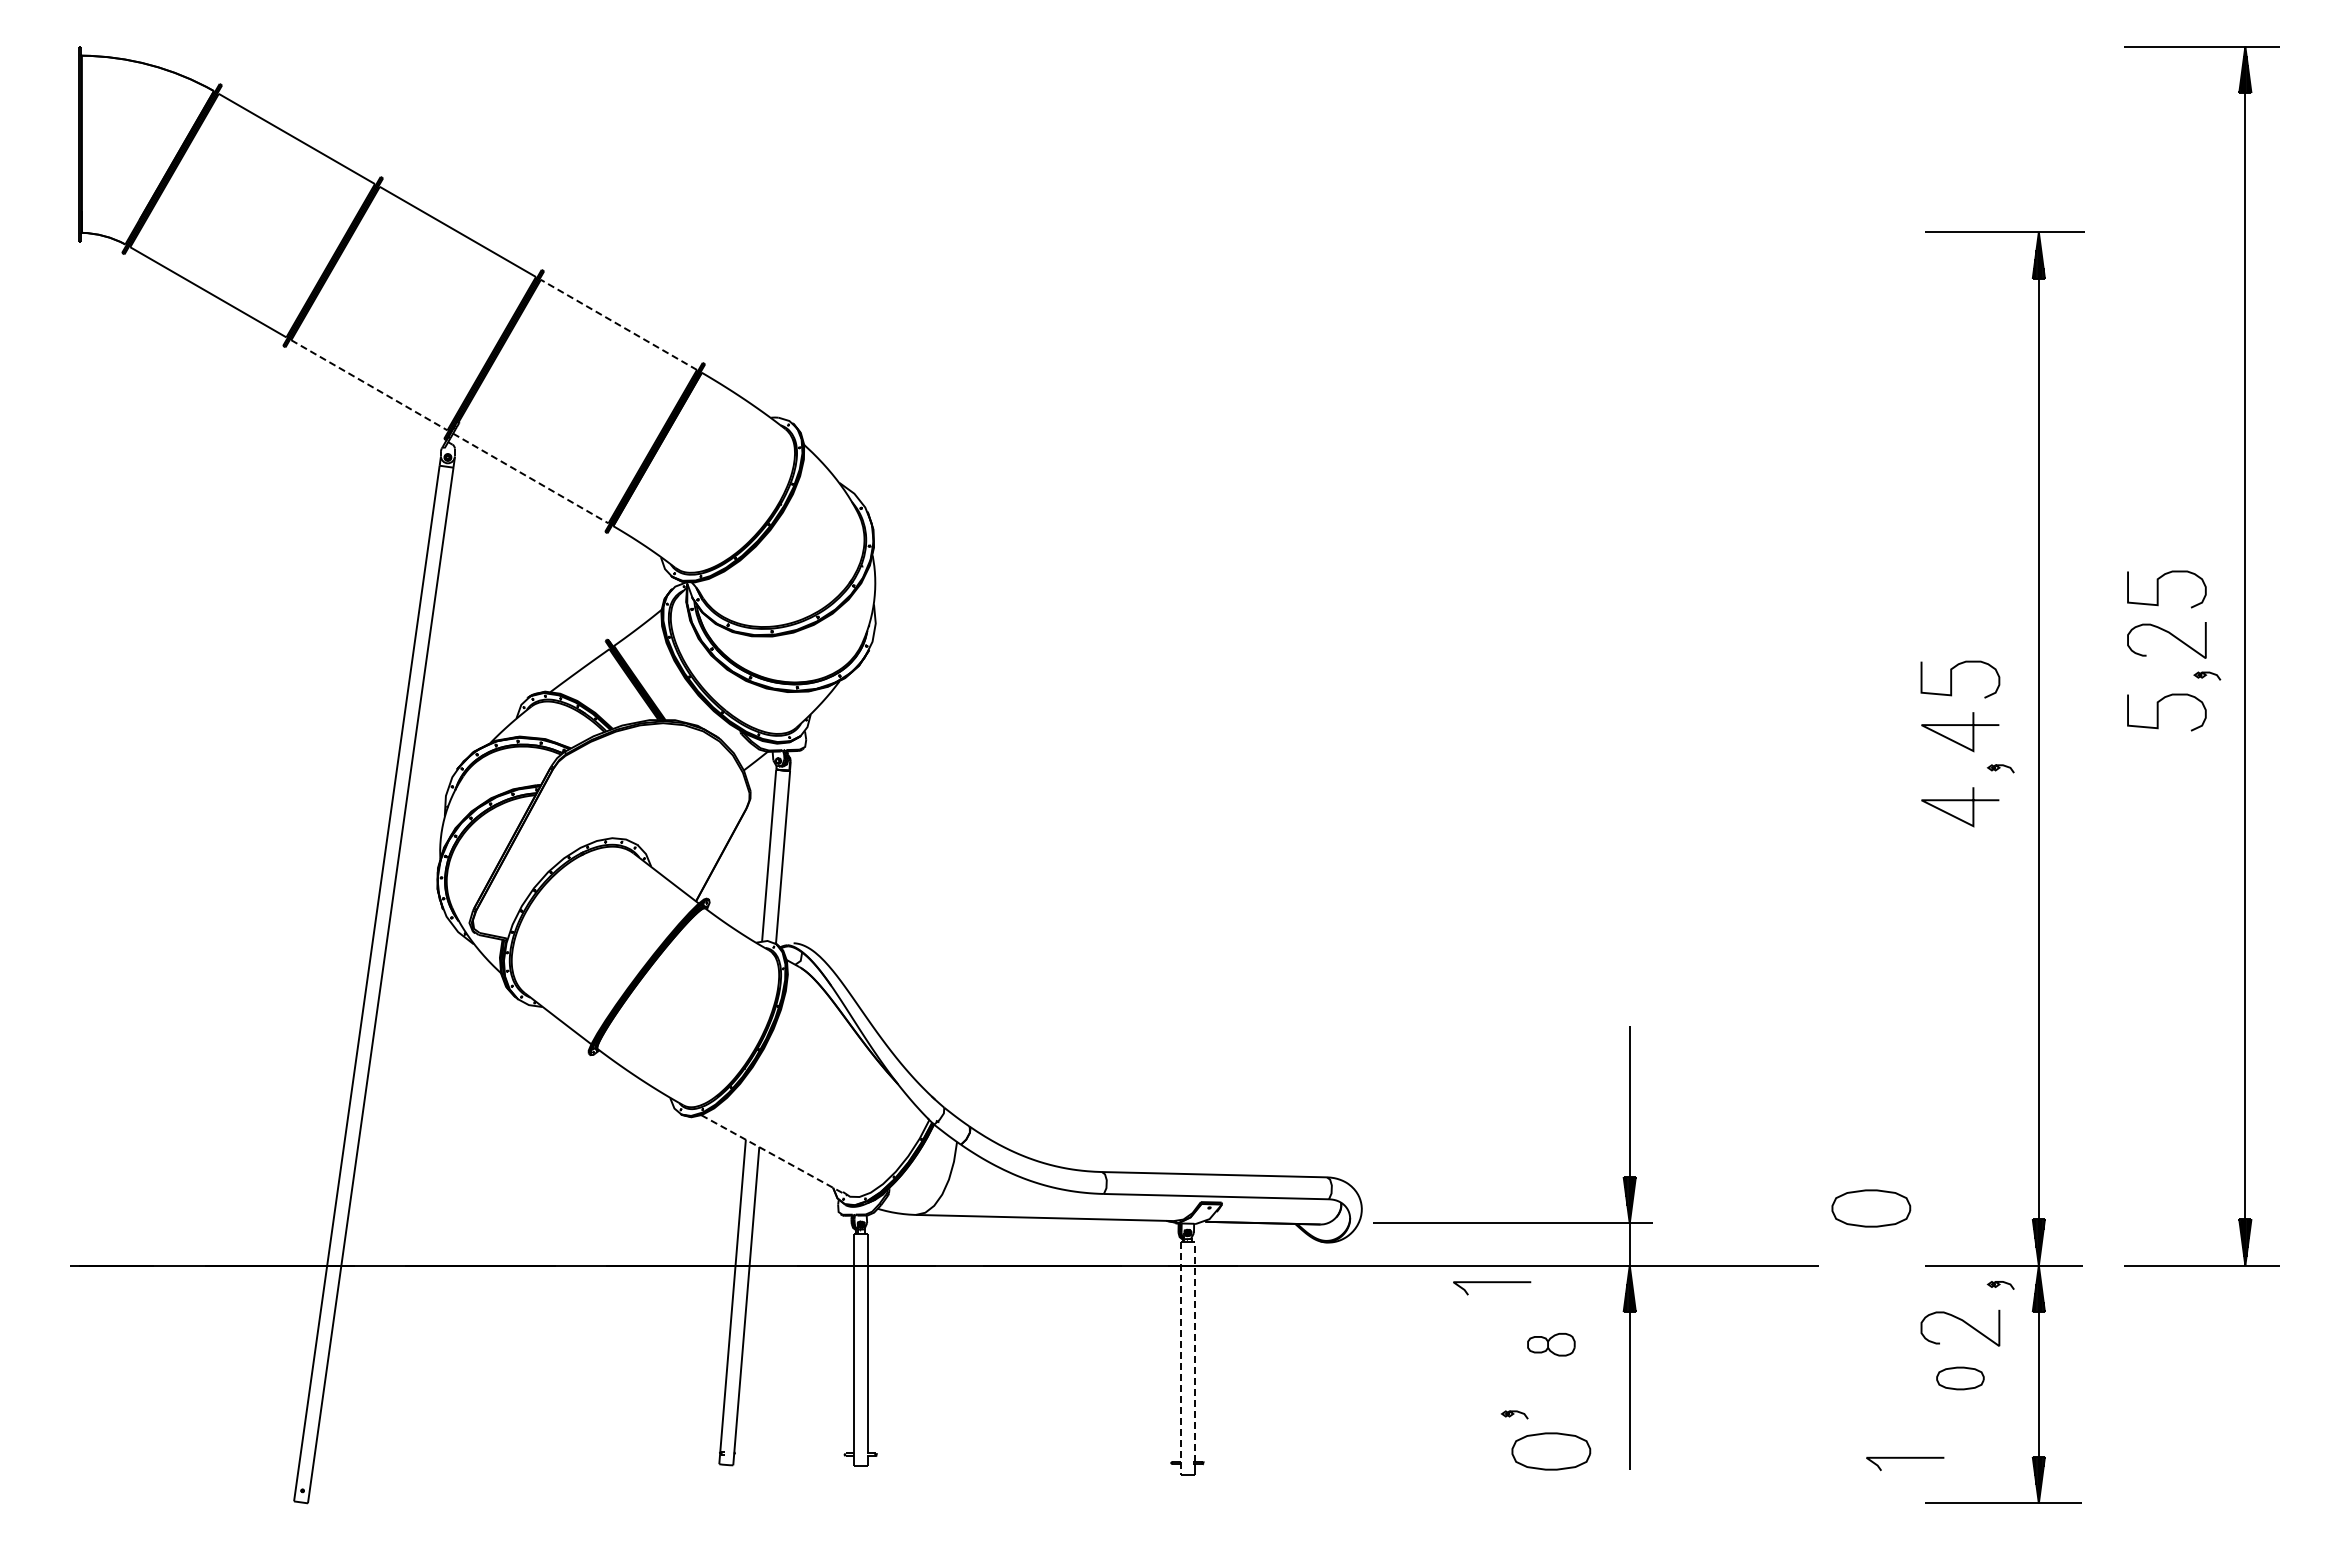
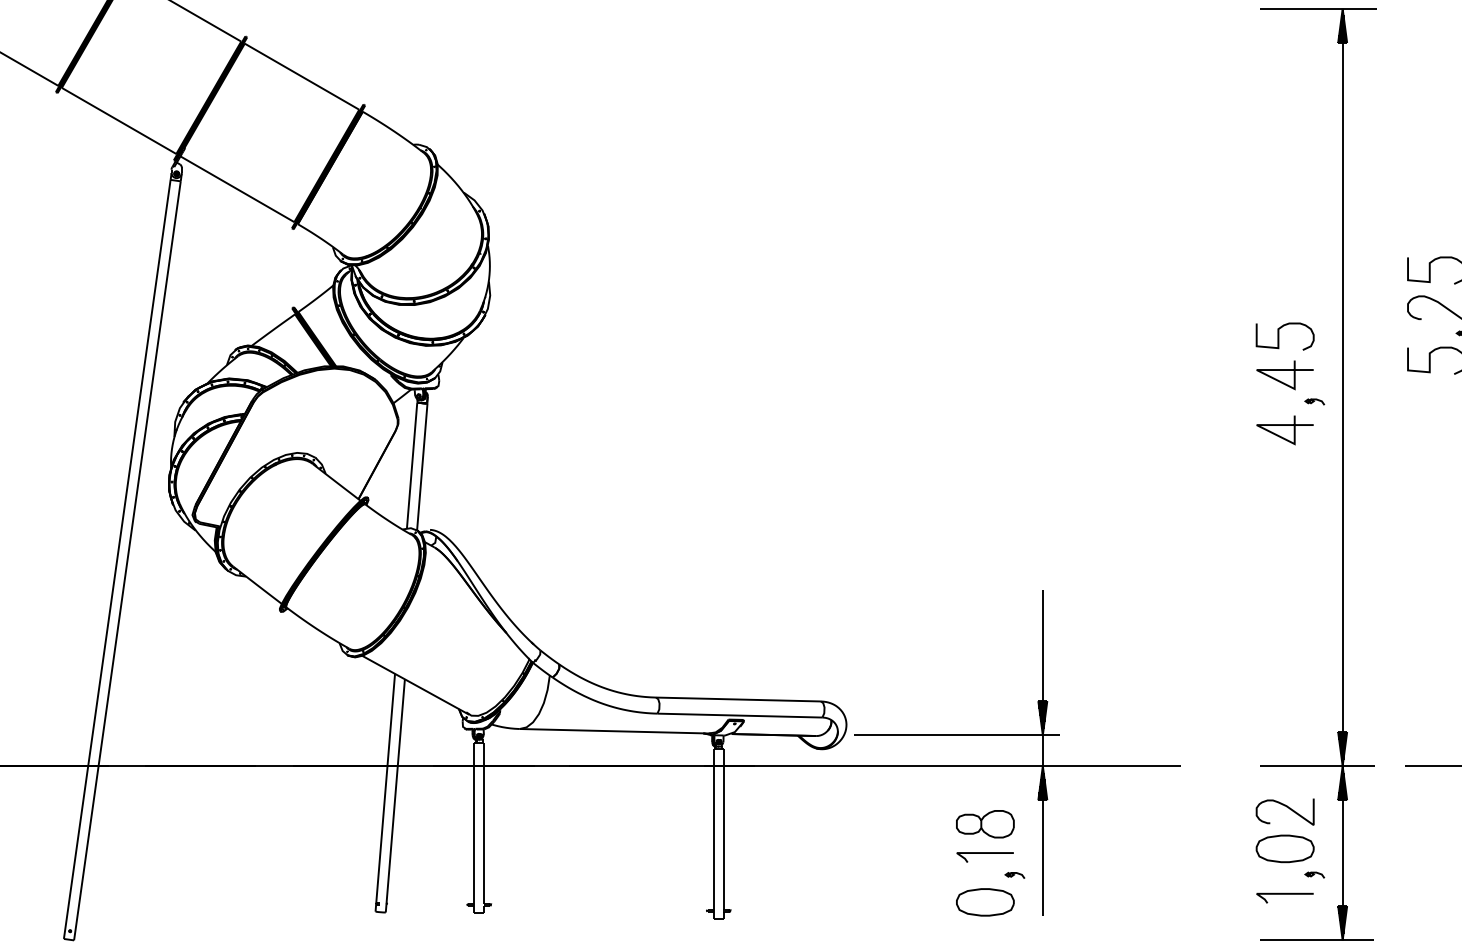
line: (618, 324) -> (301, 76), dashed -> solid
line: (369, 385) -> (119, 121), dashed -> solid
line: (530, 478) -> (237, 189), dashed -> solid
line: (774, 1155) -> (416, 685), dashed -> solid
part: (1871, 1208) -> (1220, 724), removed
line: (1492, 1283) -> (985, 854), moved
part: (2000, 1285) -> (1314, 875), moved
part: (1551, 1344) -> (985, 823), size x1.67
line: (1194, 1351) -> (723, 829), dashed -> solid
line: (1180, 1358) -> (713, 834), dashed -> solid
part: (1960, 1378) -> (1285, 848), size x1.67
part: (1514, 1414) -> (1014, 875), moved
line: (1905, 1458) -> (1285, 894), moved

